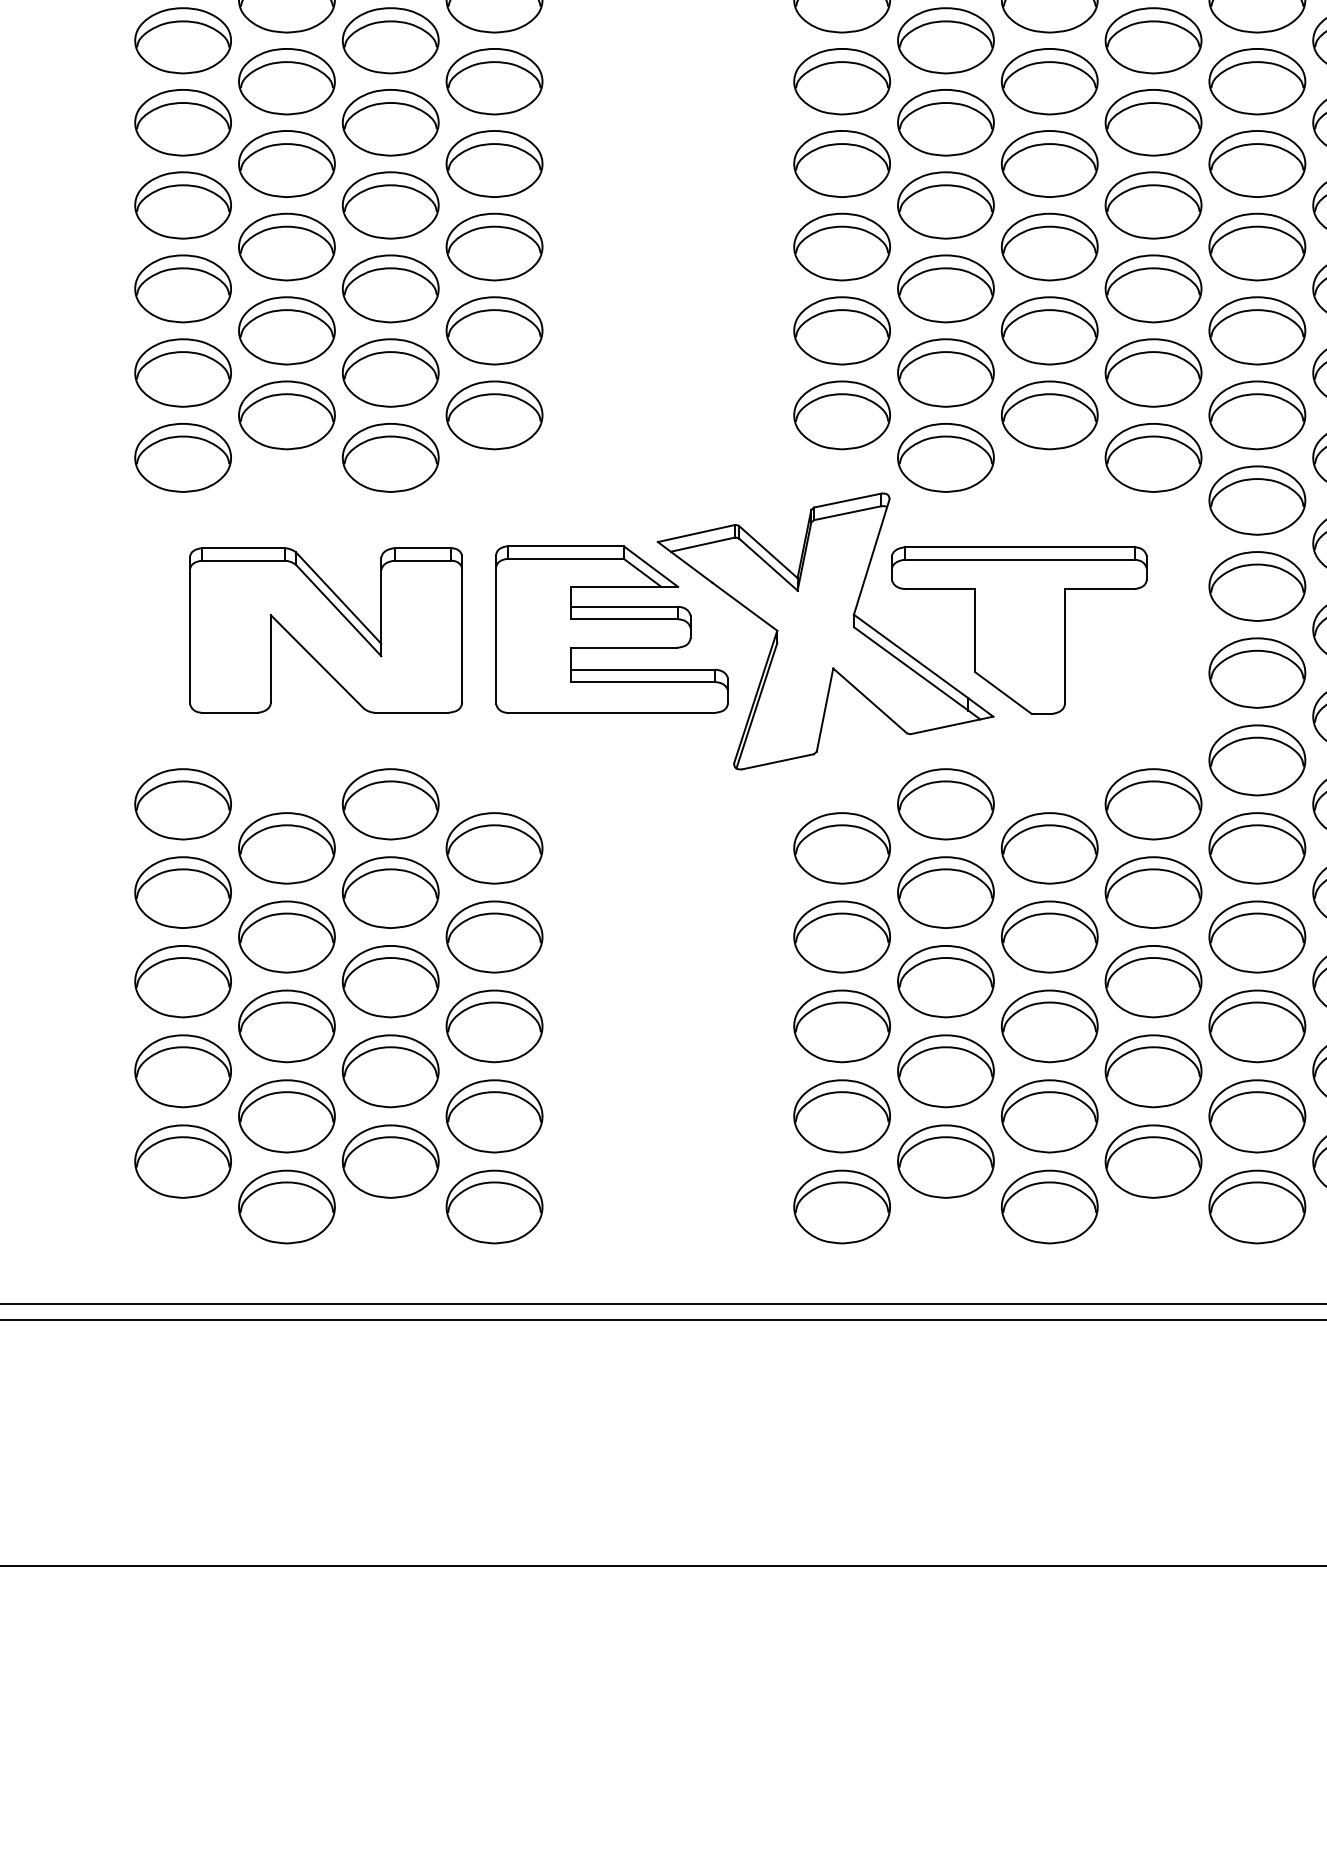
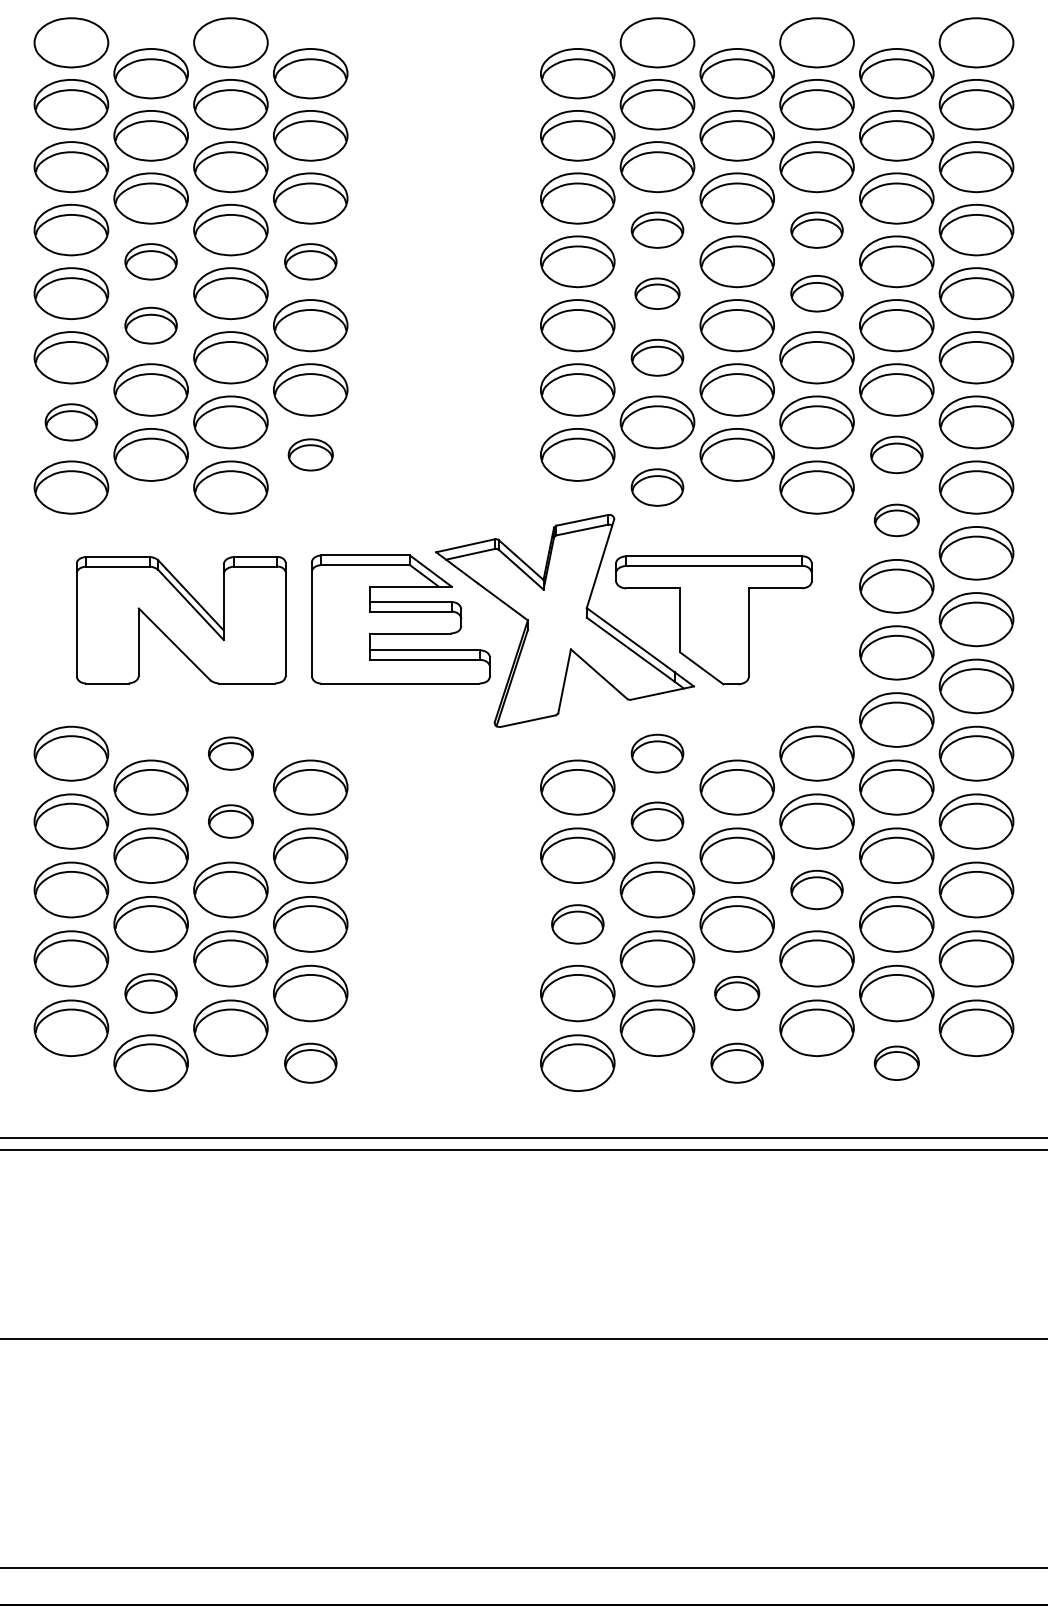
part: (945, 123) -> (657, 230), size x0.7
part: (1152, 123) -> (816, 230), size x0.7
part: (286, 163) -> (150, 261), size x0.7
part: (494, 163) -> (310, 261), size x0.7
part: (945, 205) -> (657, 293), size x0.6
part: (1152, 205) -> (816, 293), size x0.7
part: (286, 246) -> (150, 325), size x0.7
part: (945, 288) -> (657, 357), size x0.7
part: (183, 373) -> (71, 422), size x0.7
part: (494, 414) -> (310, 454), size x0.6
part: (1256, 414) -> (896, 454), size x0.7
part: (945, 457) -> (657, 487), size x0.7
part: (1256, 500) -> (896, 520), size x0.6
part: (390, 803) -> (230, 753), size x0.6
part: (945, 803) -> (657, 753), size x0.7
part: (390, 892) -> (230, 821), size x0.6
part: (945, 892) -> (657, 821), size x0.7
part: (1152, 980) -> (816, 889), size x0.7
part: (841, 1026) -> (577, 924), size x0.7
part: (286, 1116) -> (150, 993), size x0.7
part: (1048, 1116) -> (736, 993), size x0.6
part: (494, 1207) -> (310, 1063), size x0.7
part: (1048, 1207) -> (736, 1063), size x0.7
part: (1256, 1207) -> (896, 1063), size x0.6

